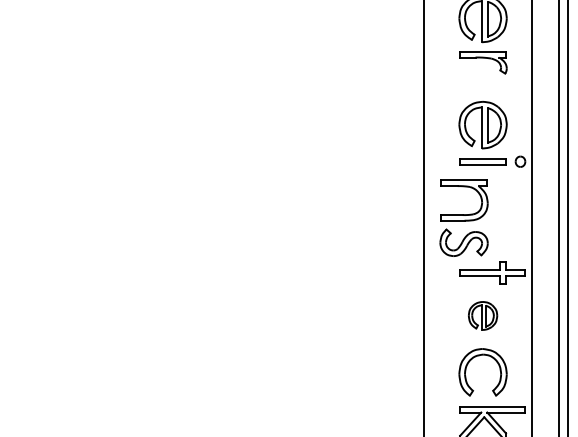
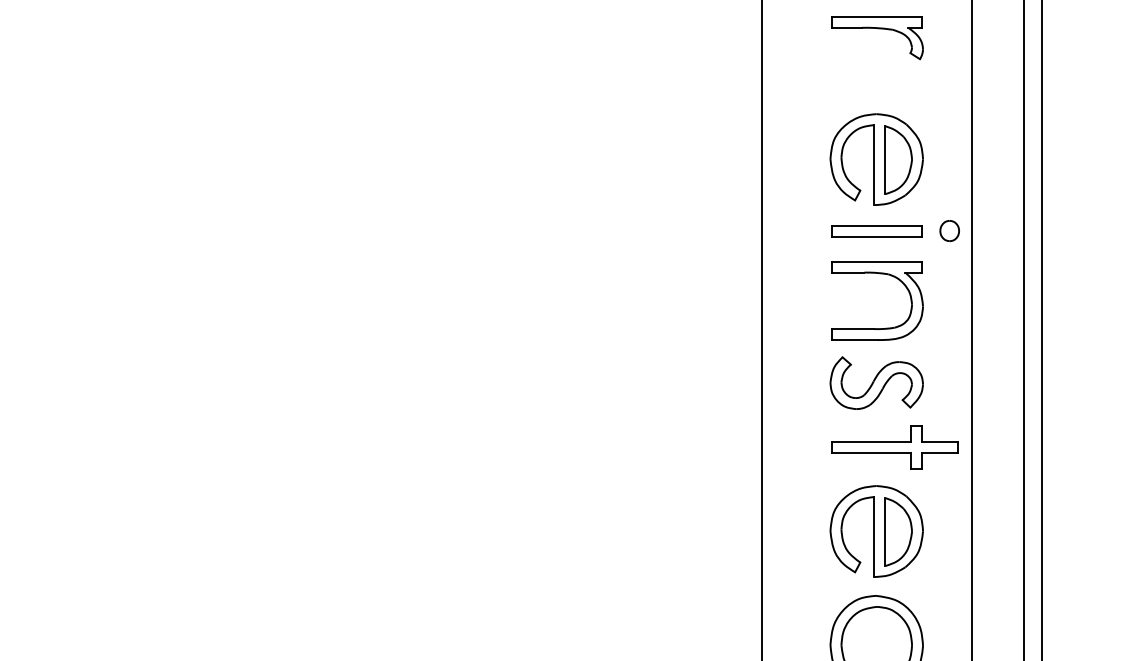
part: (463, 217) -> (875, 333), moved
part: (482, 315) -> (875, 530), size x1.67

